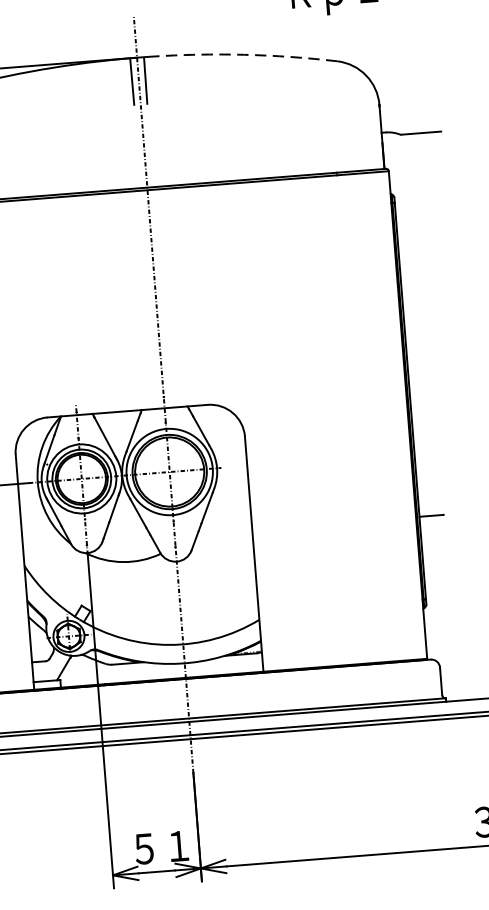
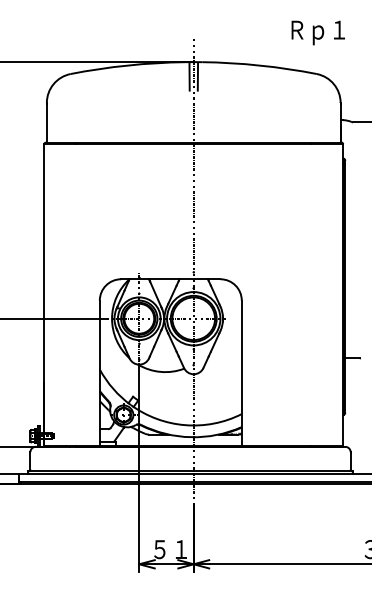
arc: (243, 54) -> (259, 65), dashed -> solid

